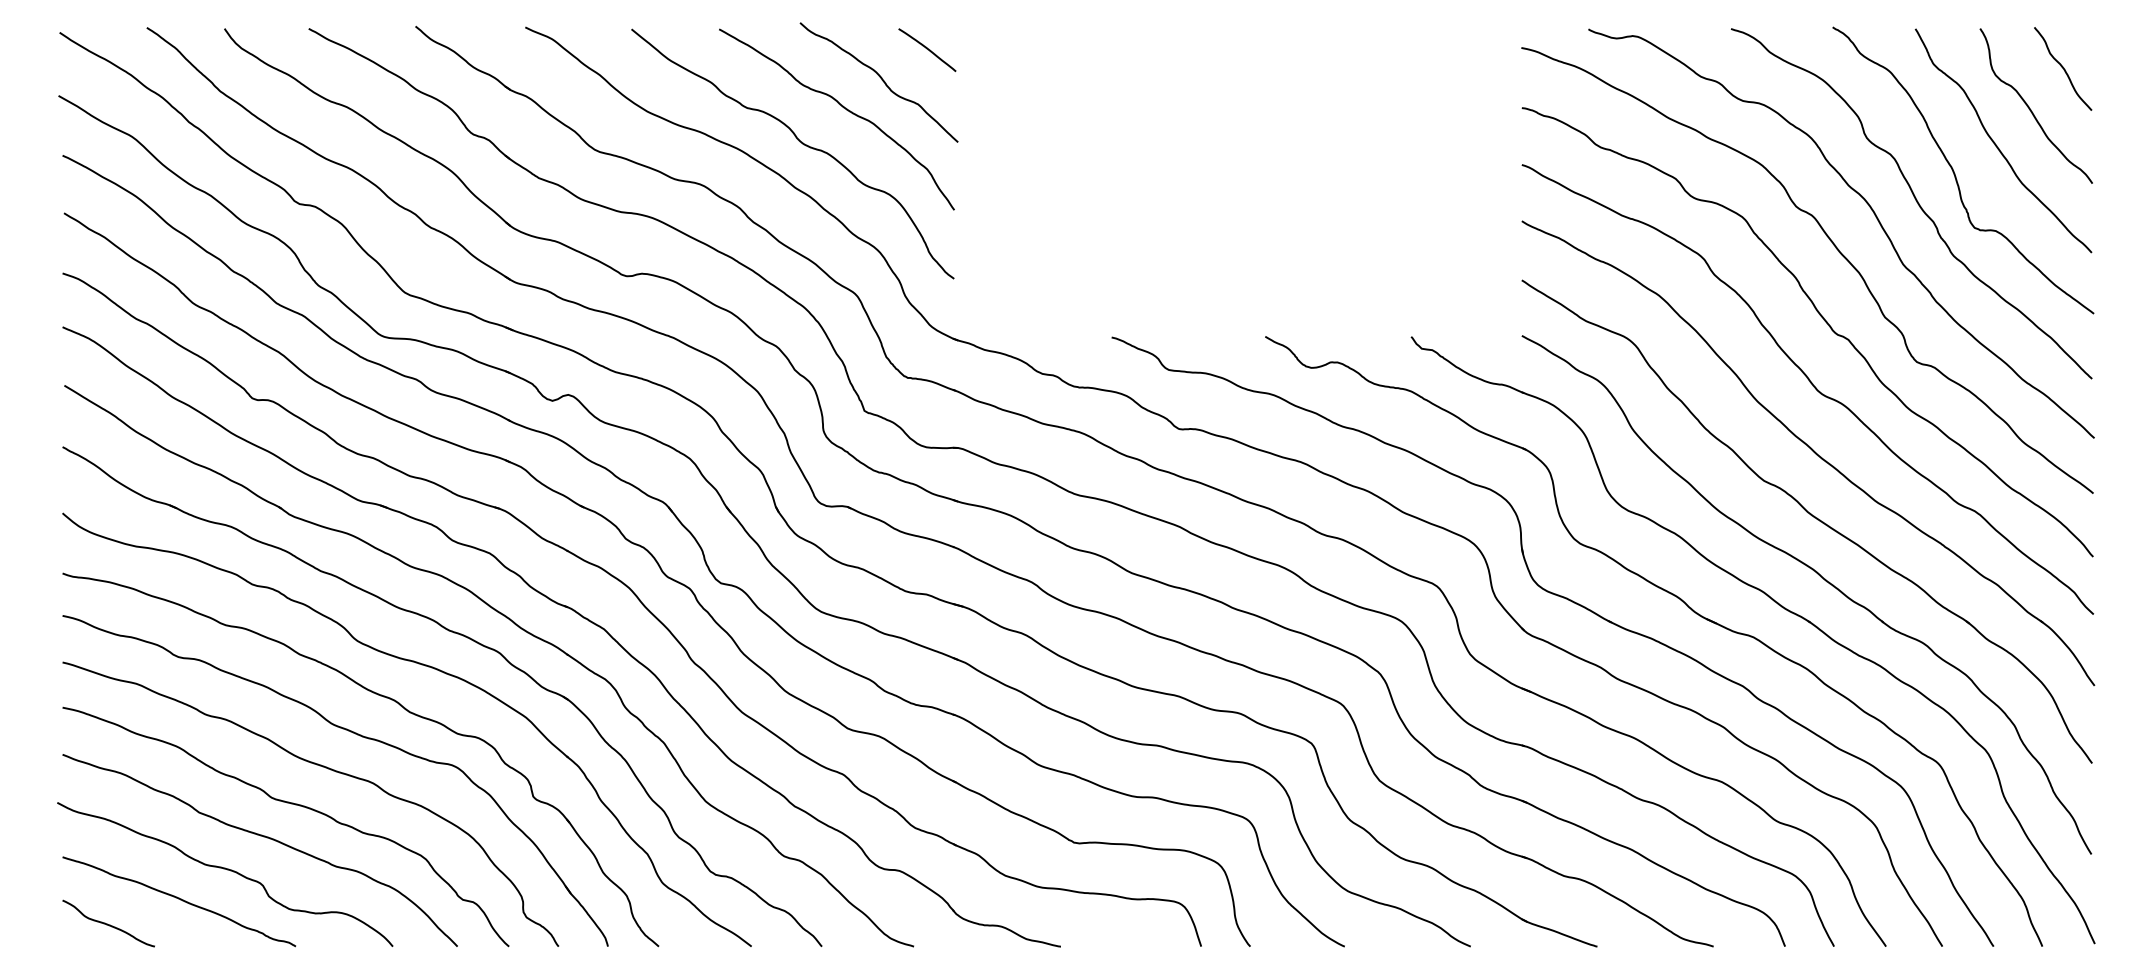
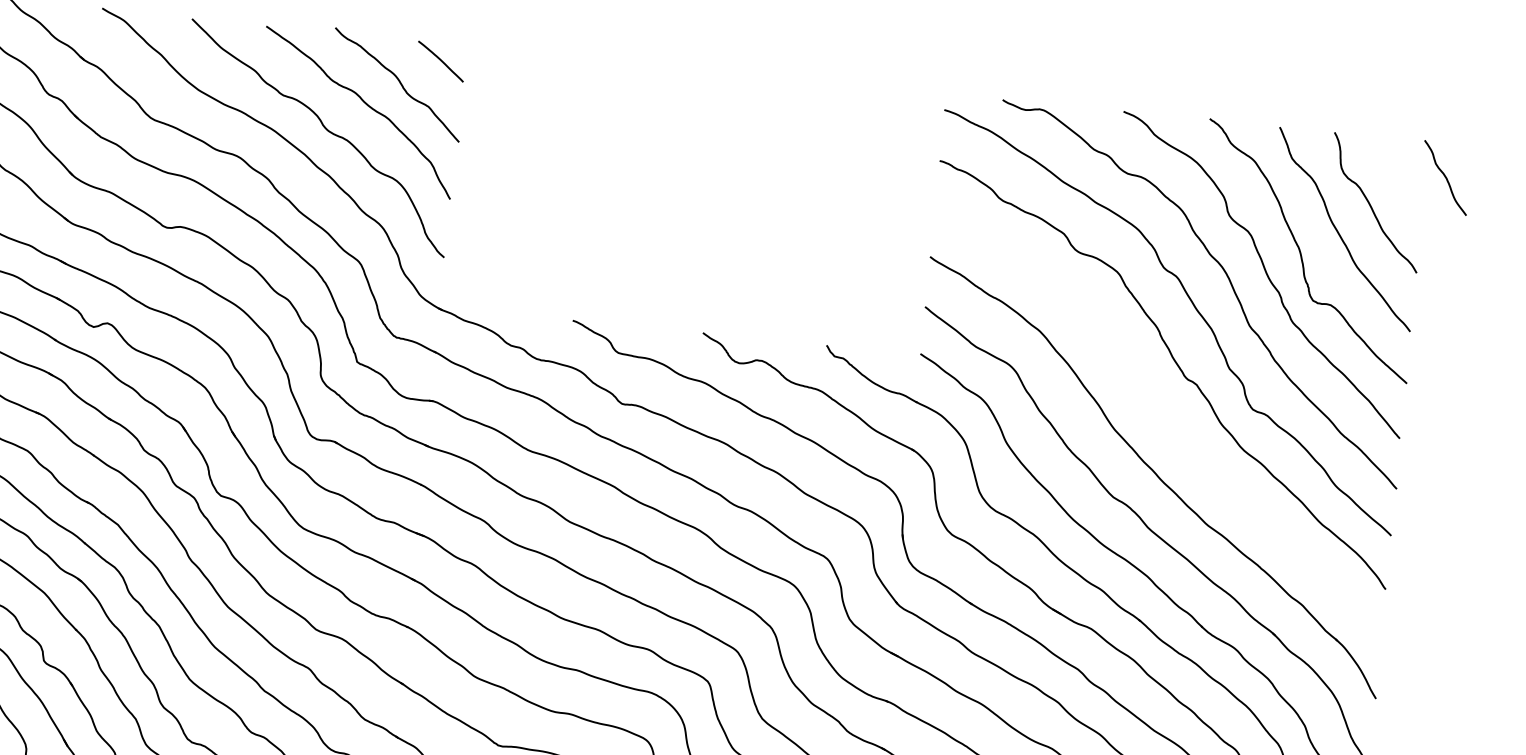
curve: (2063, 68) -> (1445, 177), moved
curve: (1813, 387) -> (1163, 422), removed

